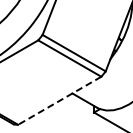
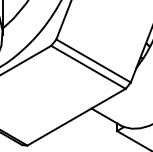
line: (59, 101) -> (76, 118), dashed -> solid

